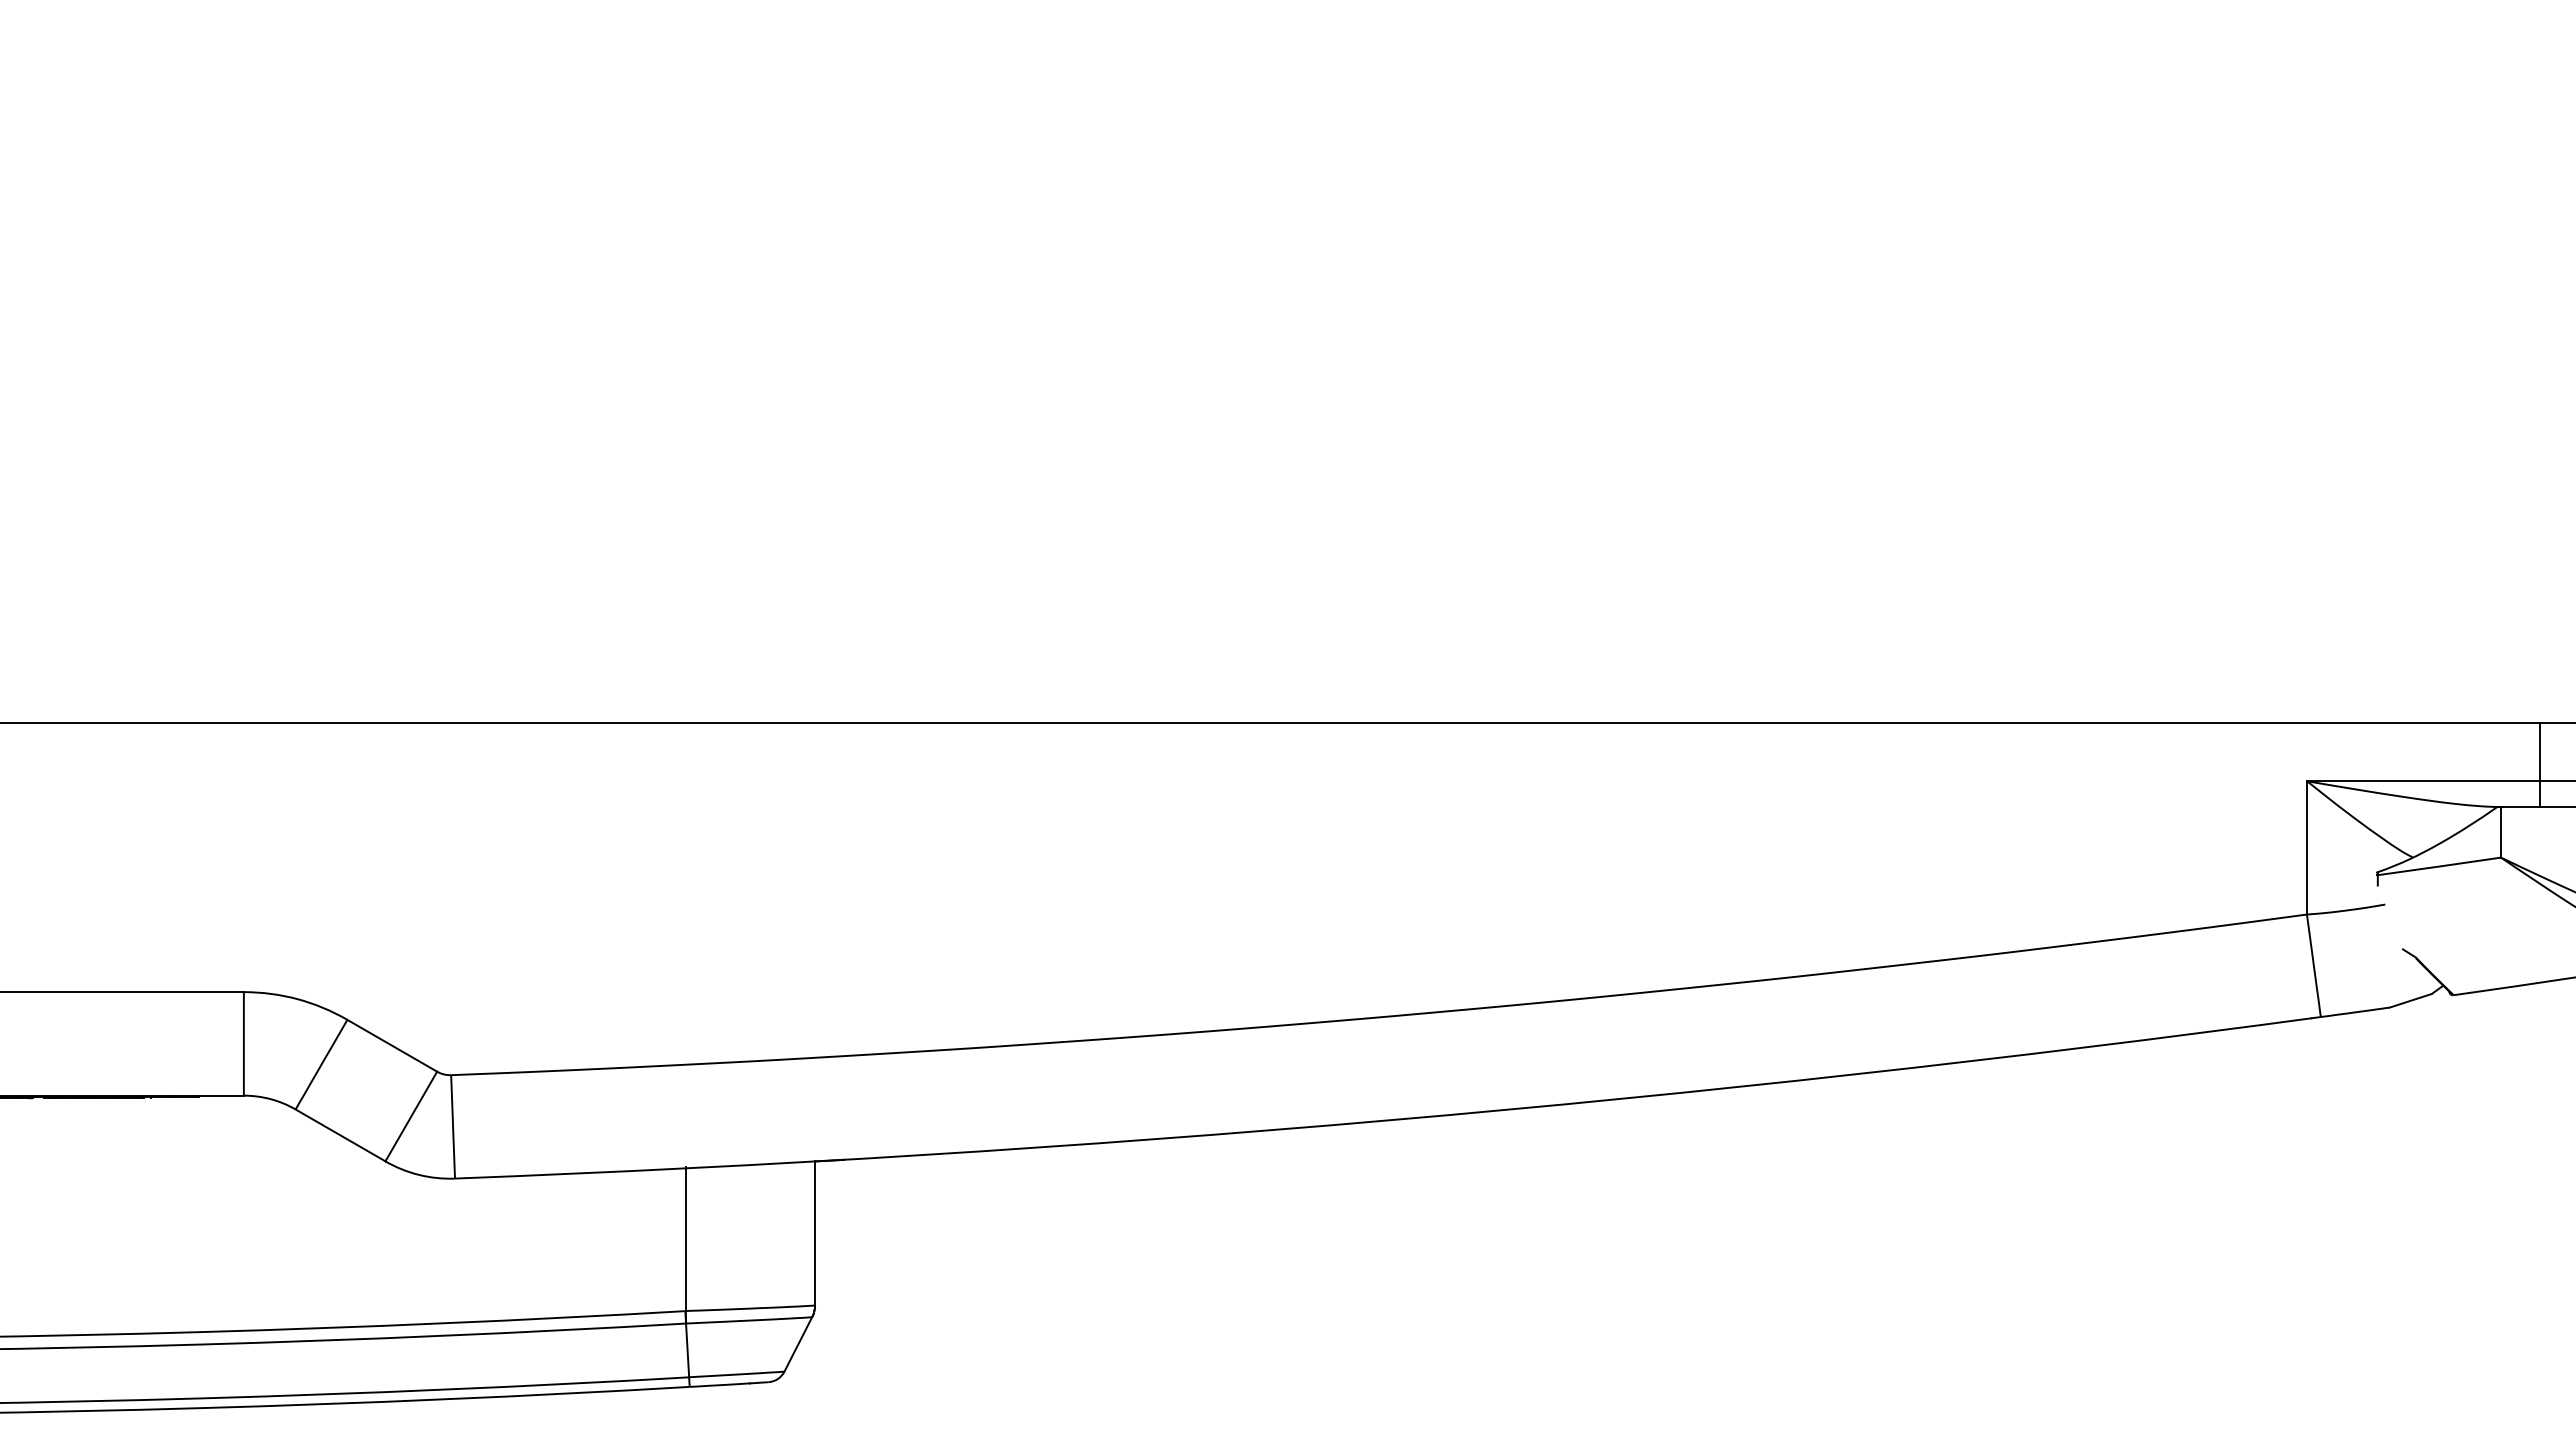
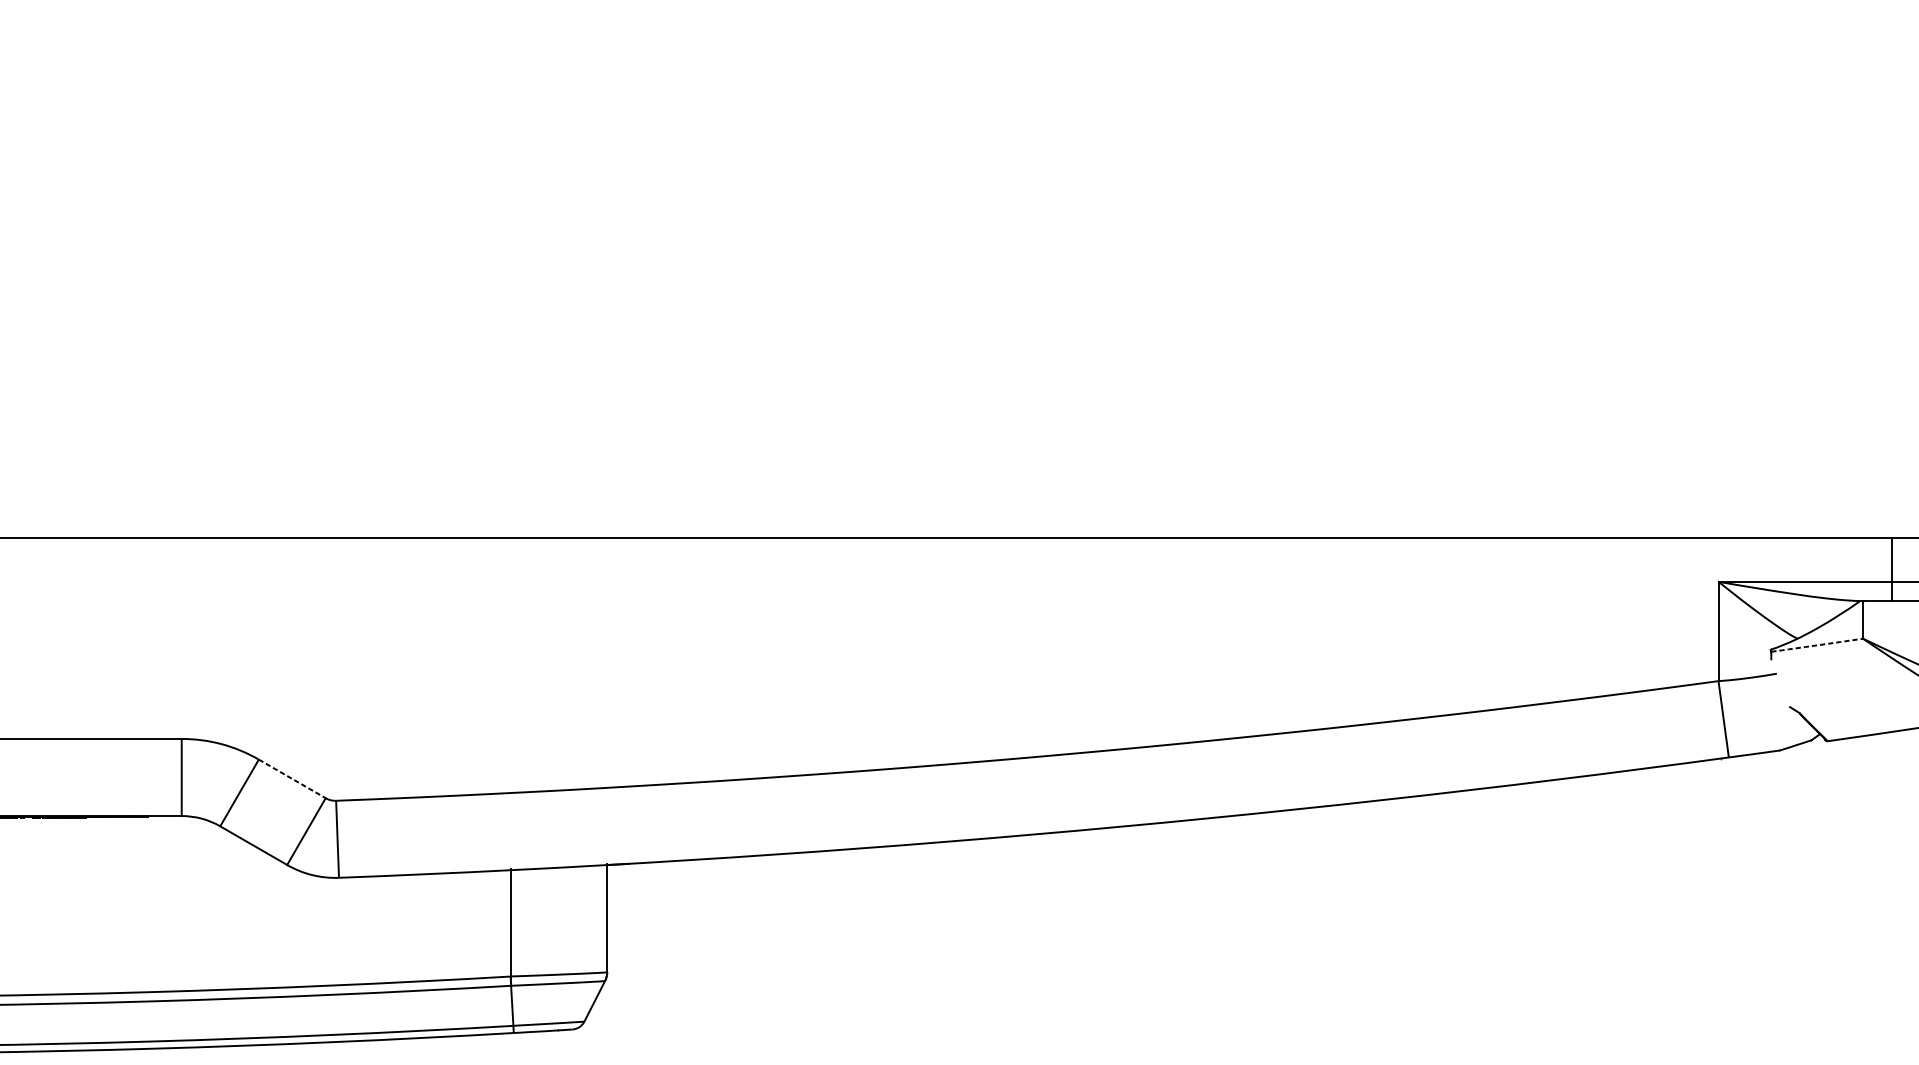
arc: (2439, 866) -> (1817, 645), solid -> dashed
line: (392, 1045) -> (292, 778), solid -> dashed

